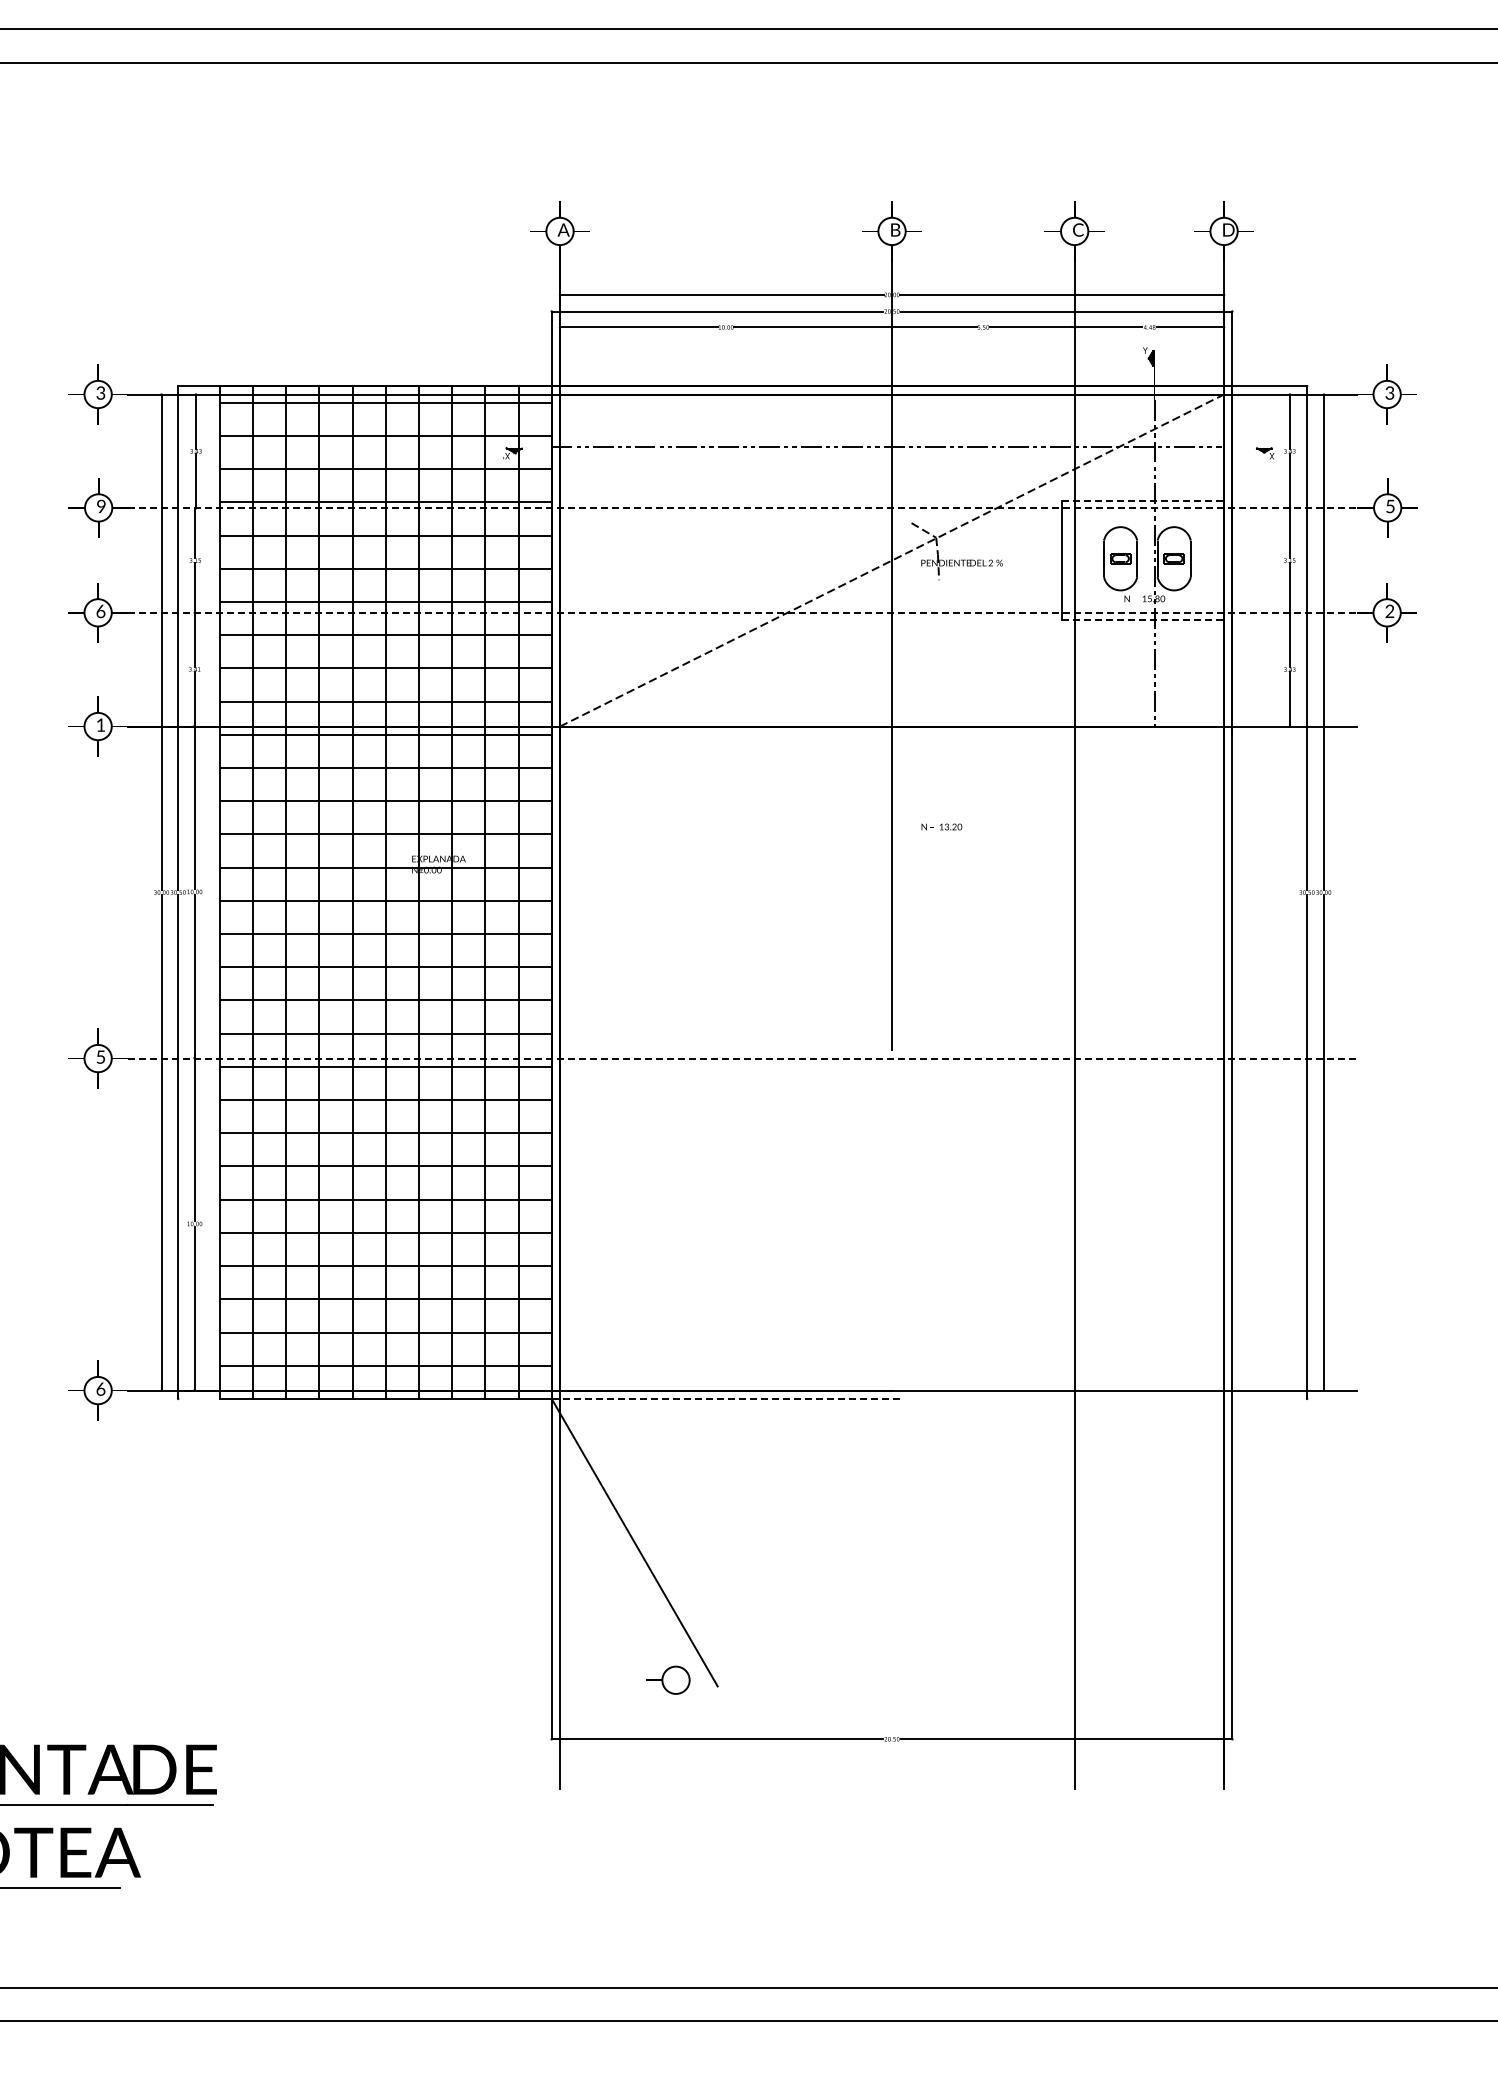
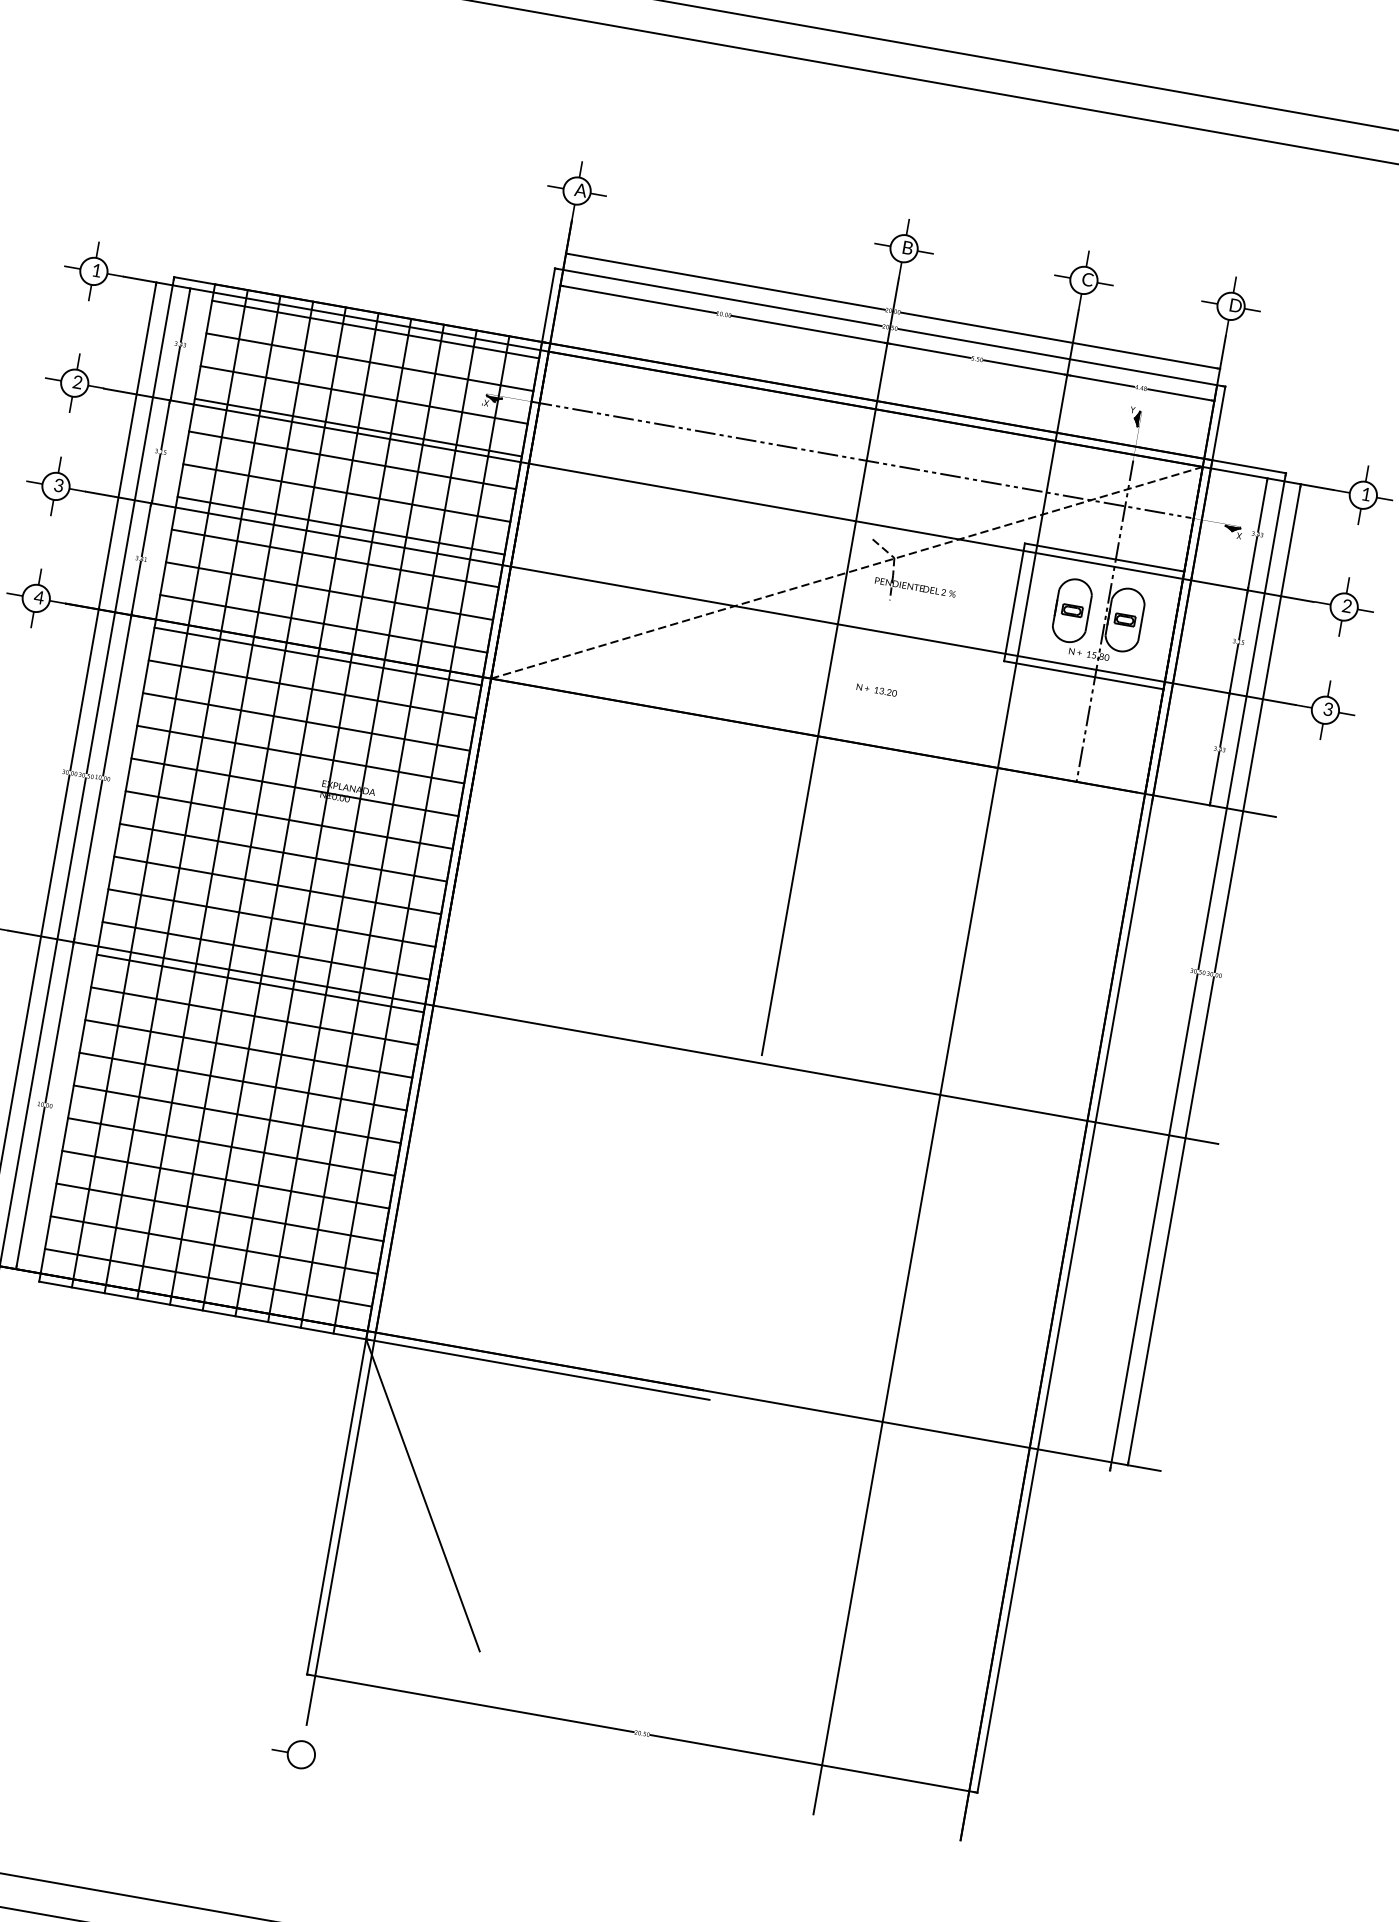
text: (100, 392) -> (96, 269), 3 -> 1
text: (1389, 392) -> (1366, 493), 3 -> 1
line: (1143, 500) -> (1104, 557), dashed -> solid
text: (1390, 506) -> (1347, 606), 5 -> 2
text: (101, 507) -> (77, 383), 9 -> 2
line: (743, 508) -> (709, 495), dashed -> solid
text: (100, 610) -> (58, 484), 6 -> 3
line: (743, 612) -> (691, 598), dashed -> solid
text: (1389, 613) -> (1327, 711), 2 -> 3
line: (1143, 620) -> (1084, 675), dashed -> solid
text: (100, 724) -> (38, 596), 1 -> 4
text: (941, 826) -> (876, 689), moved
line: (743, 1058) -> (614, 1037), dashed -> solid
line: (726, 1398) -> (538, 1369), dashed -> solid
part: (668, 1679) -> (294, 1752), moved

